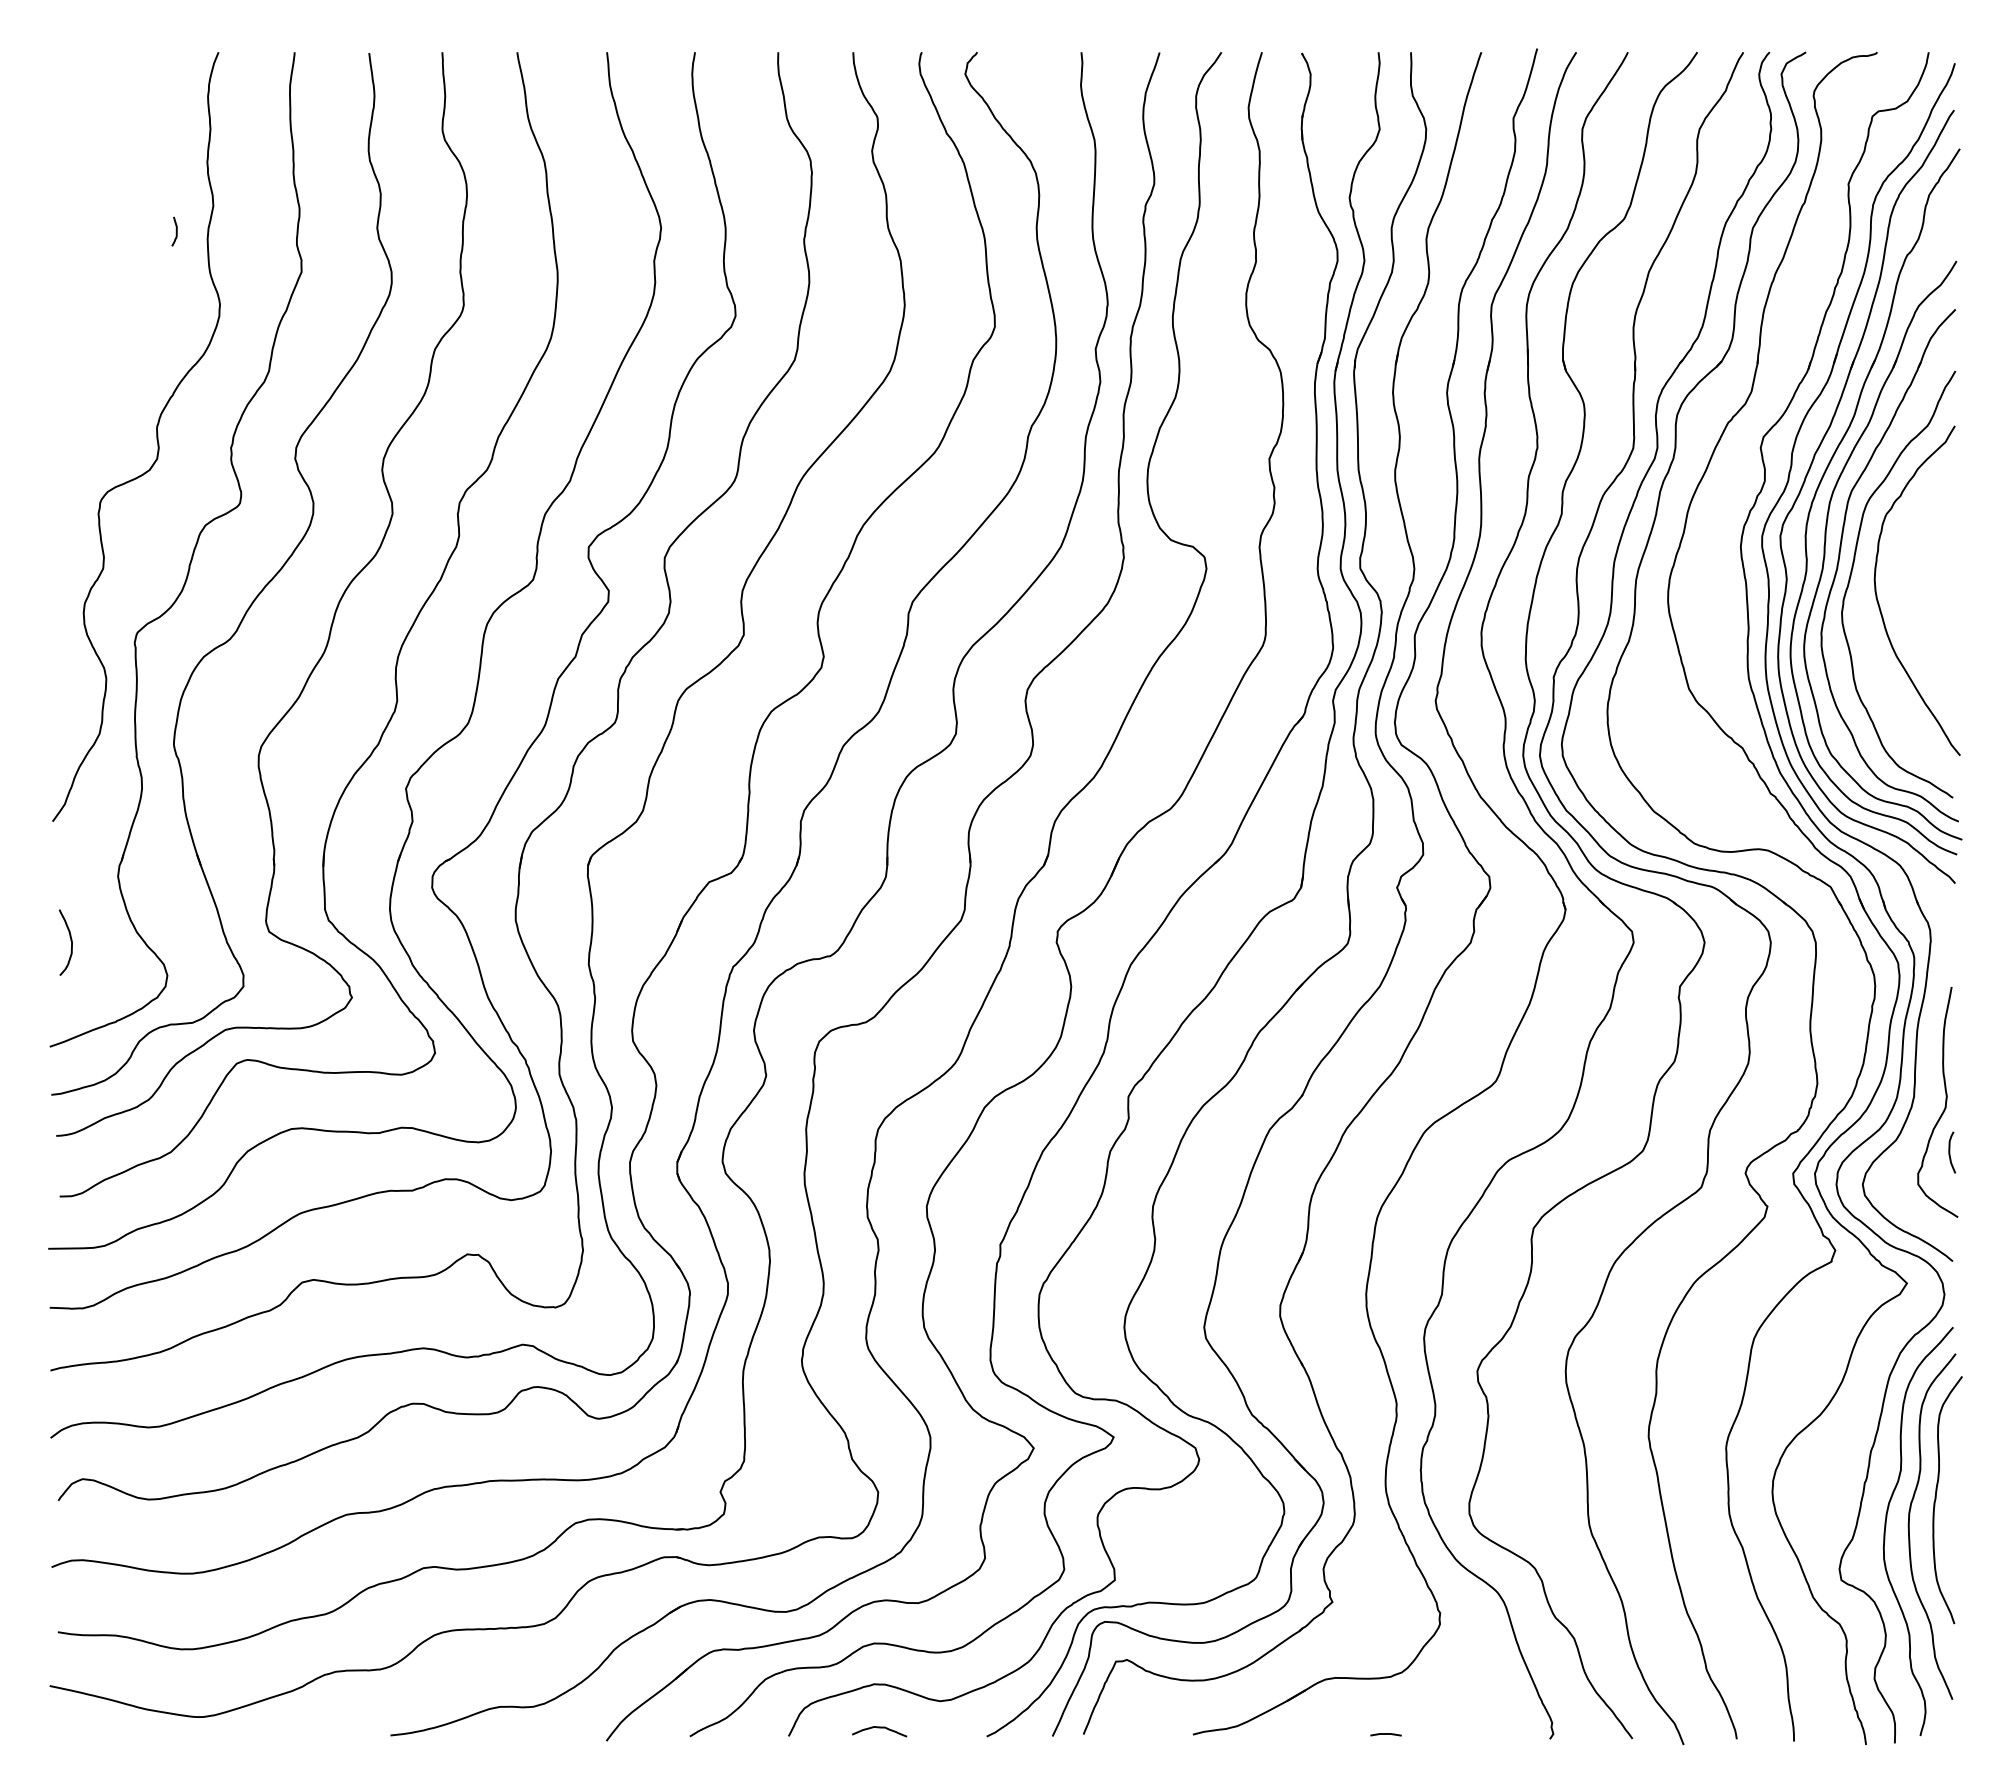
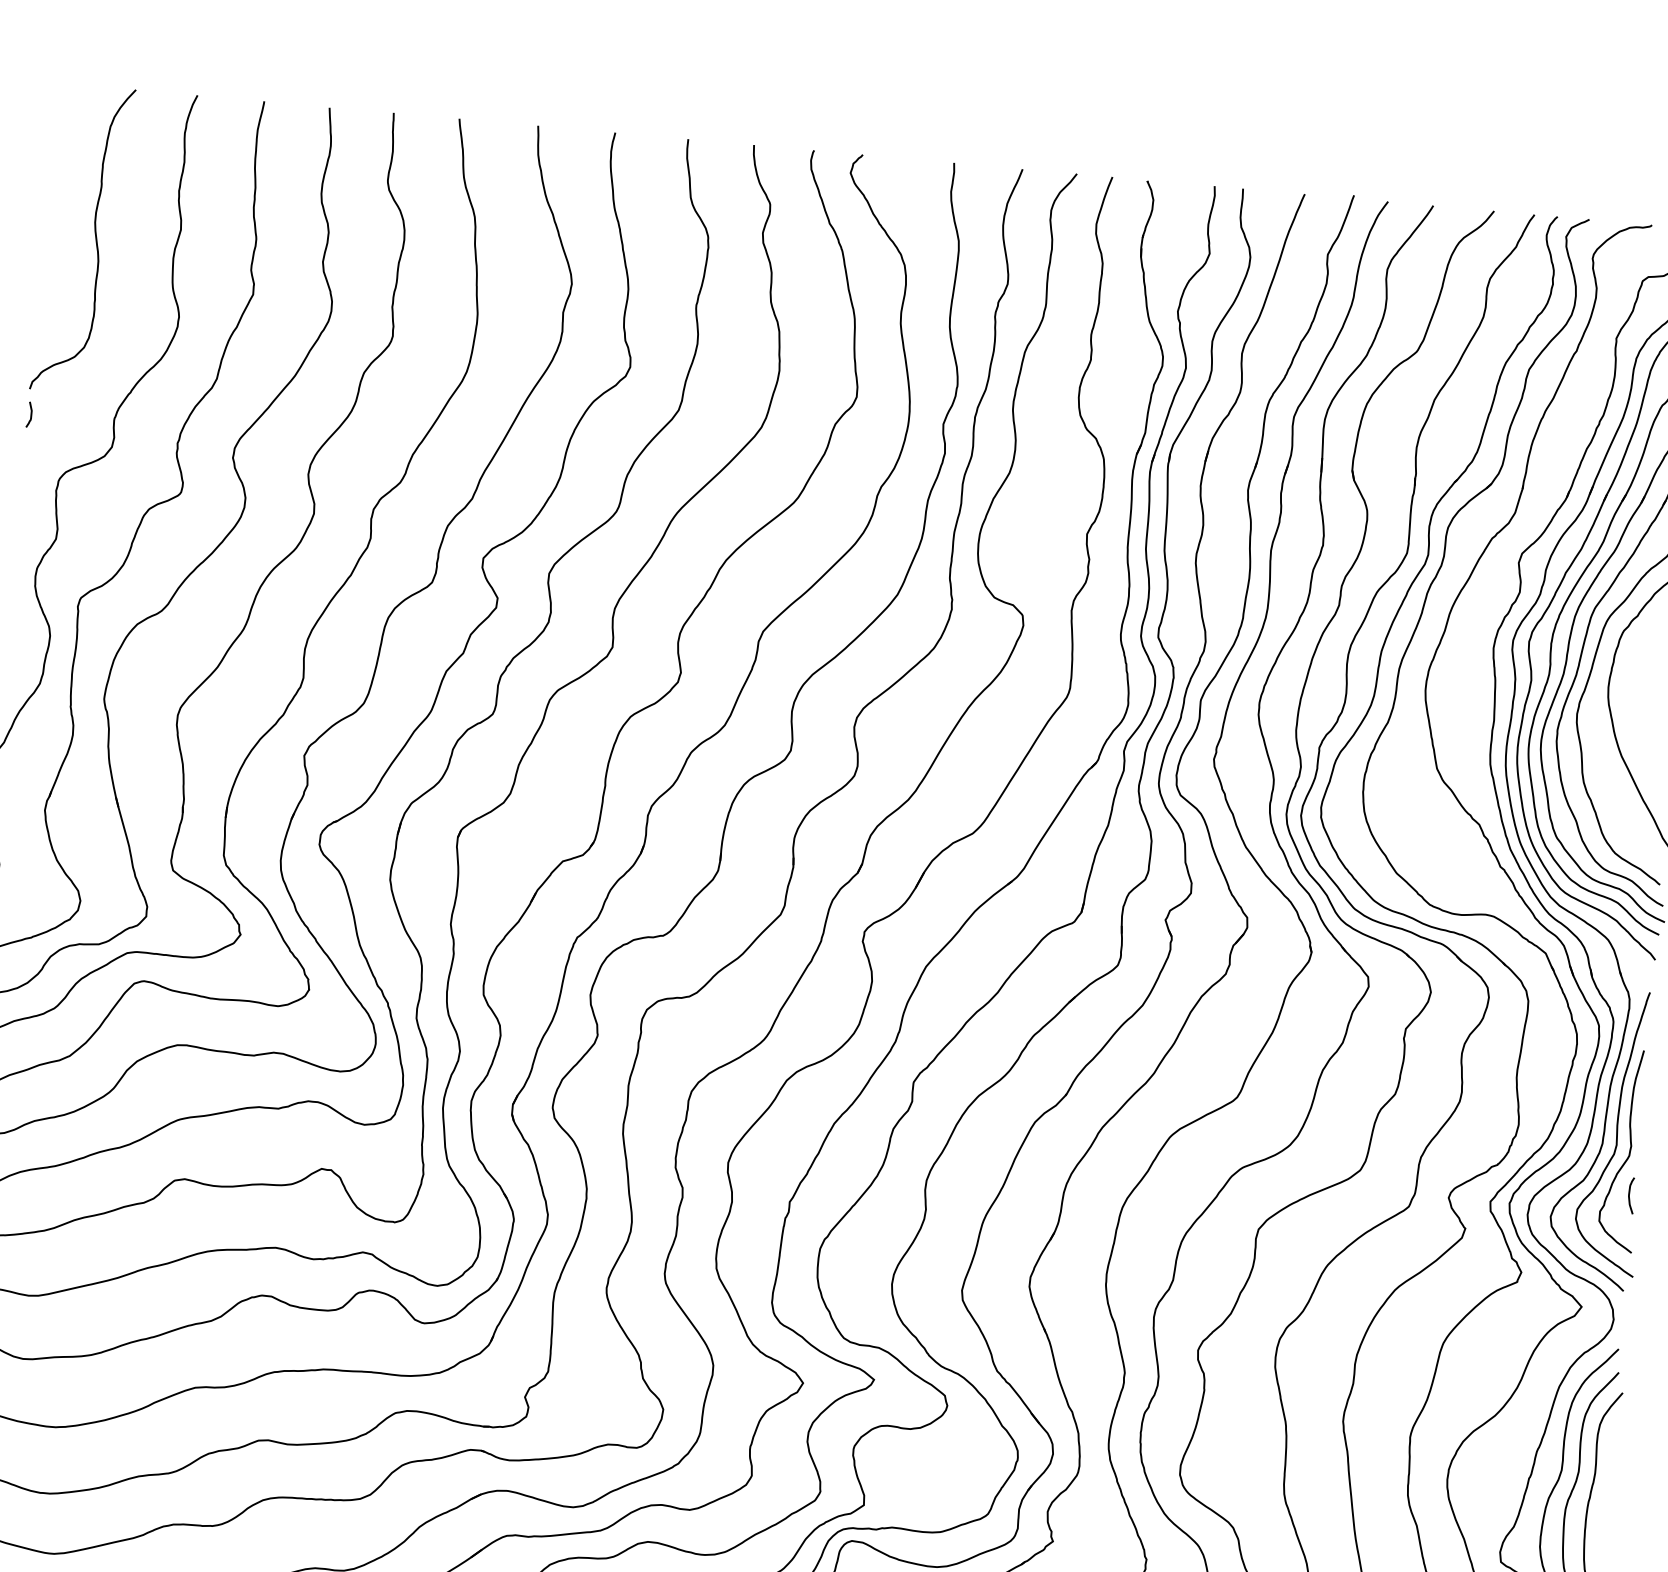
curve: (116, 221) -> (94, 235), added
curve: (175, 231) -> (30, 414), moved
curve: (1928, 1082) -> (1616, 1132), added

